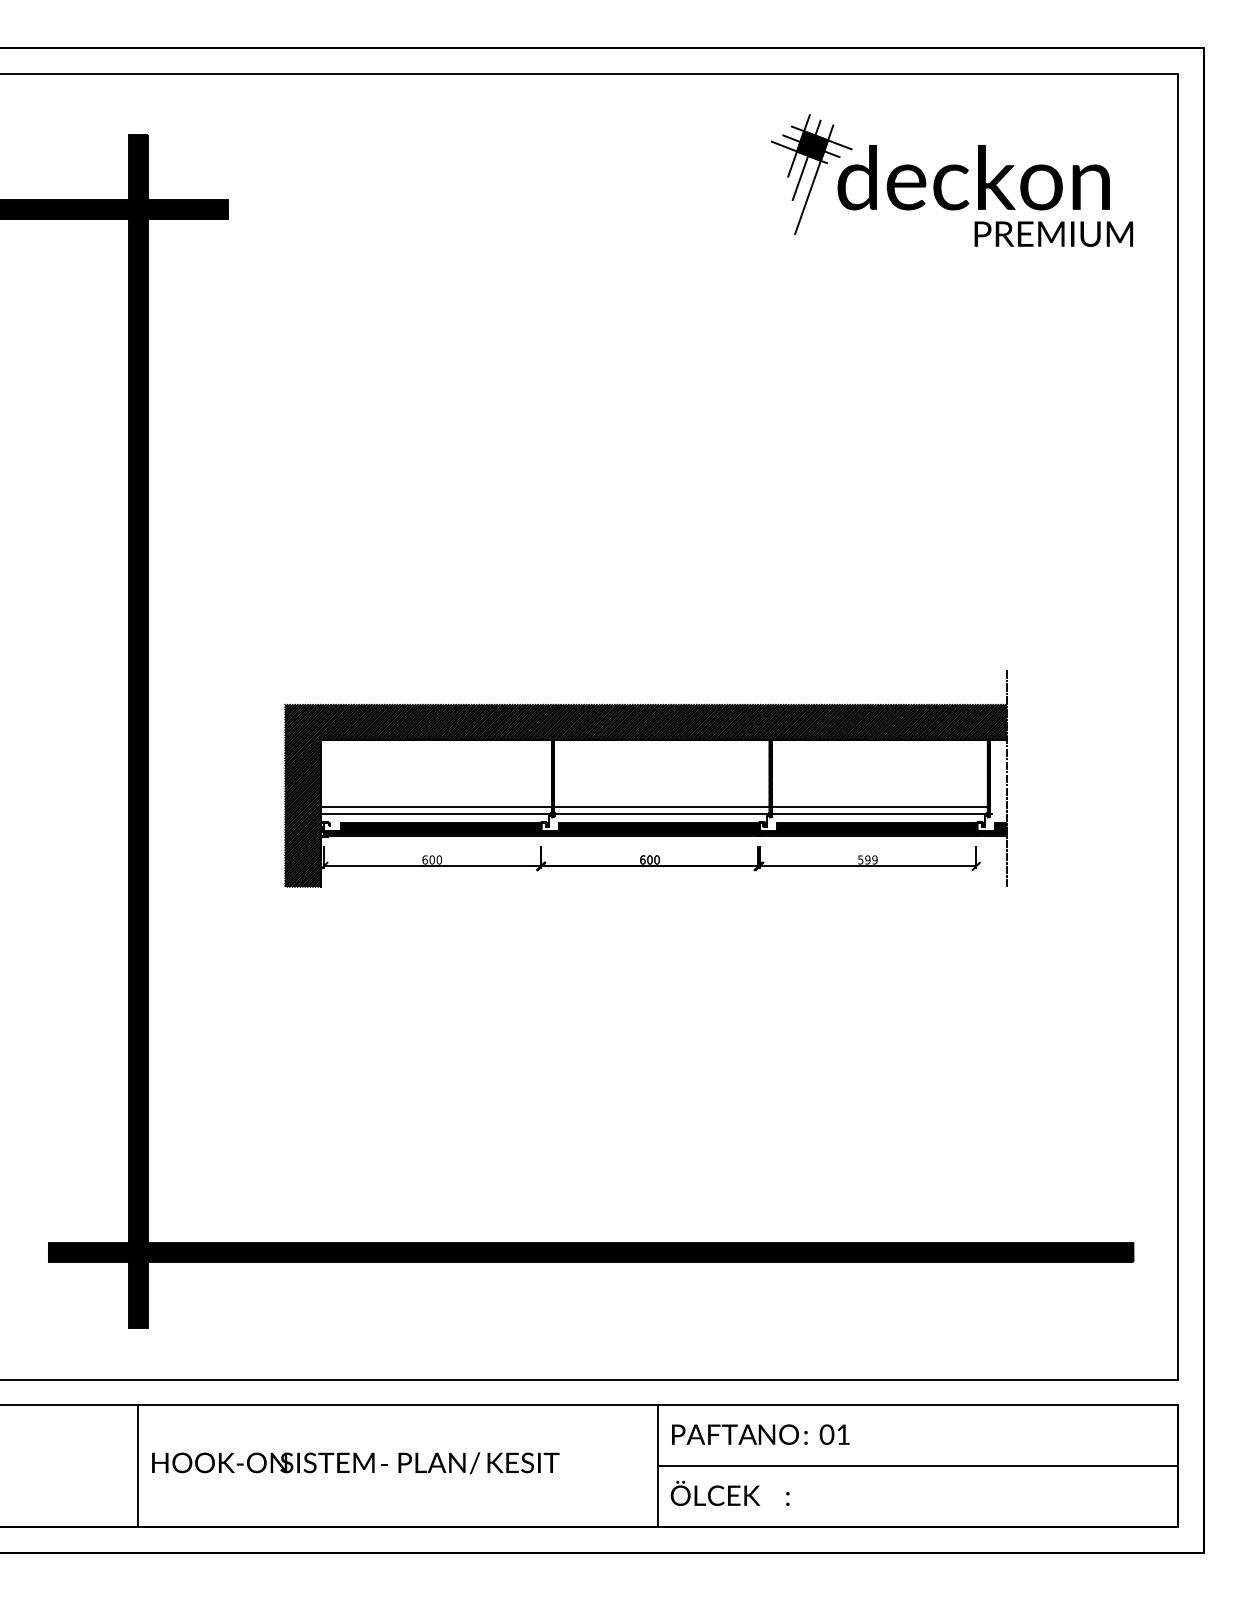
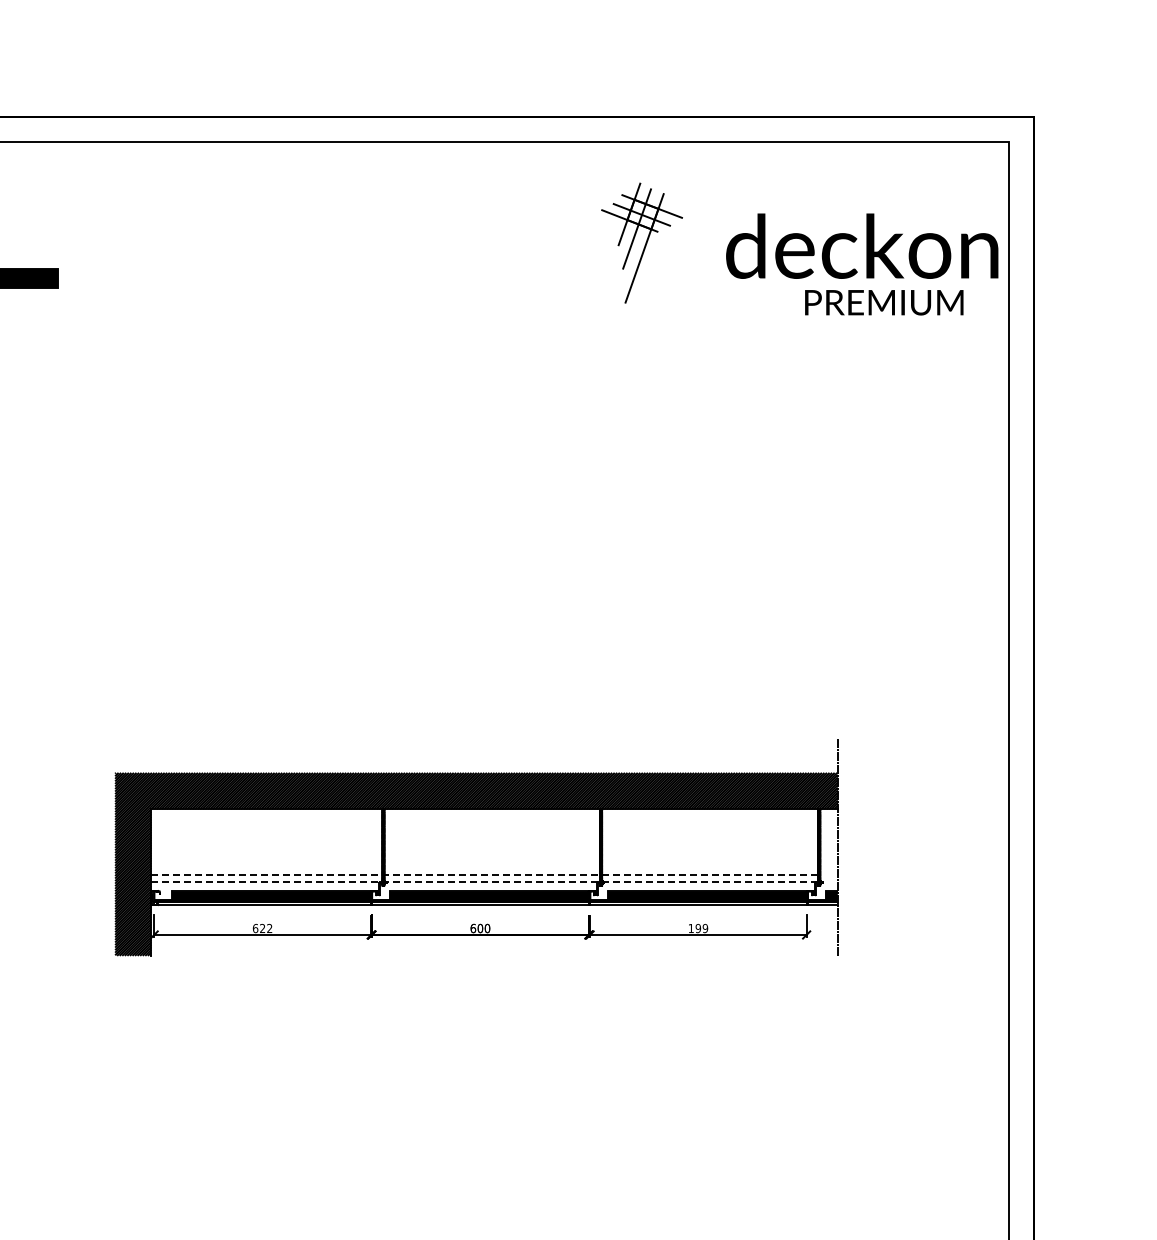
fill: (812, 145) -> (642, 214), removed
text: (973, 177) -> (861, 246), moved
line: (655, 806) -> (485, 875), solid -> dashed
line: (655, 813) -> (485, 882), solid -> dashed
text: (435, 859) -> (265, 928), 600 -> 622
text: (860, 859) -> (690, 928), 599 -> 199

